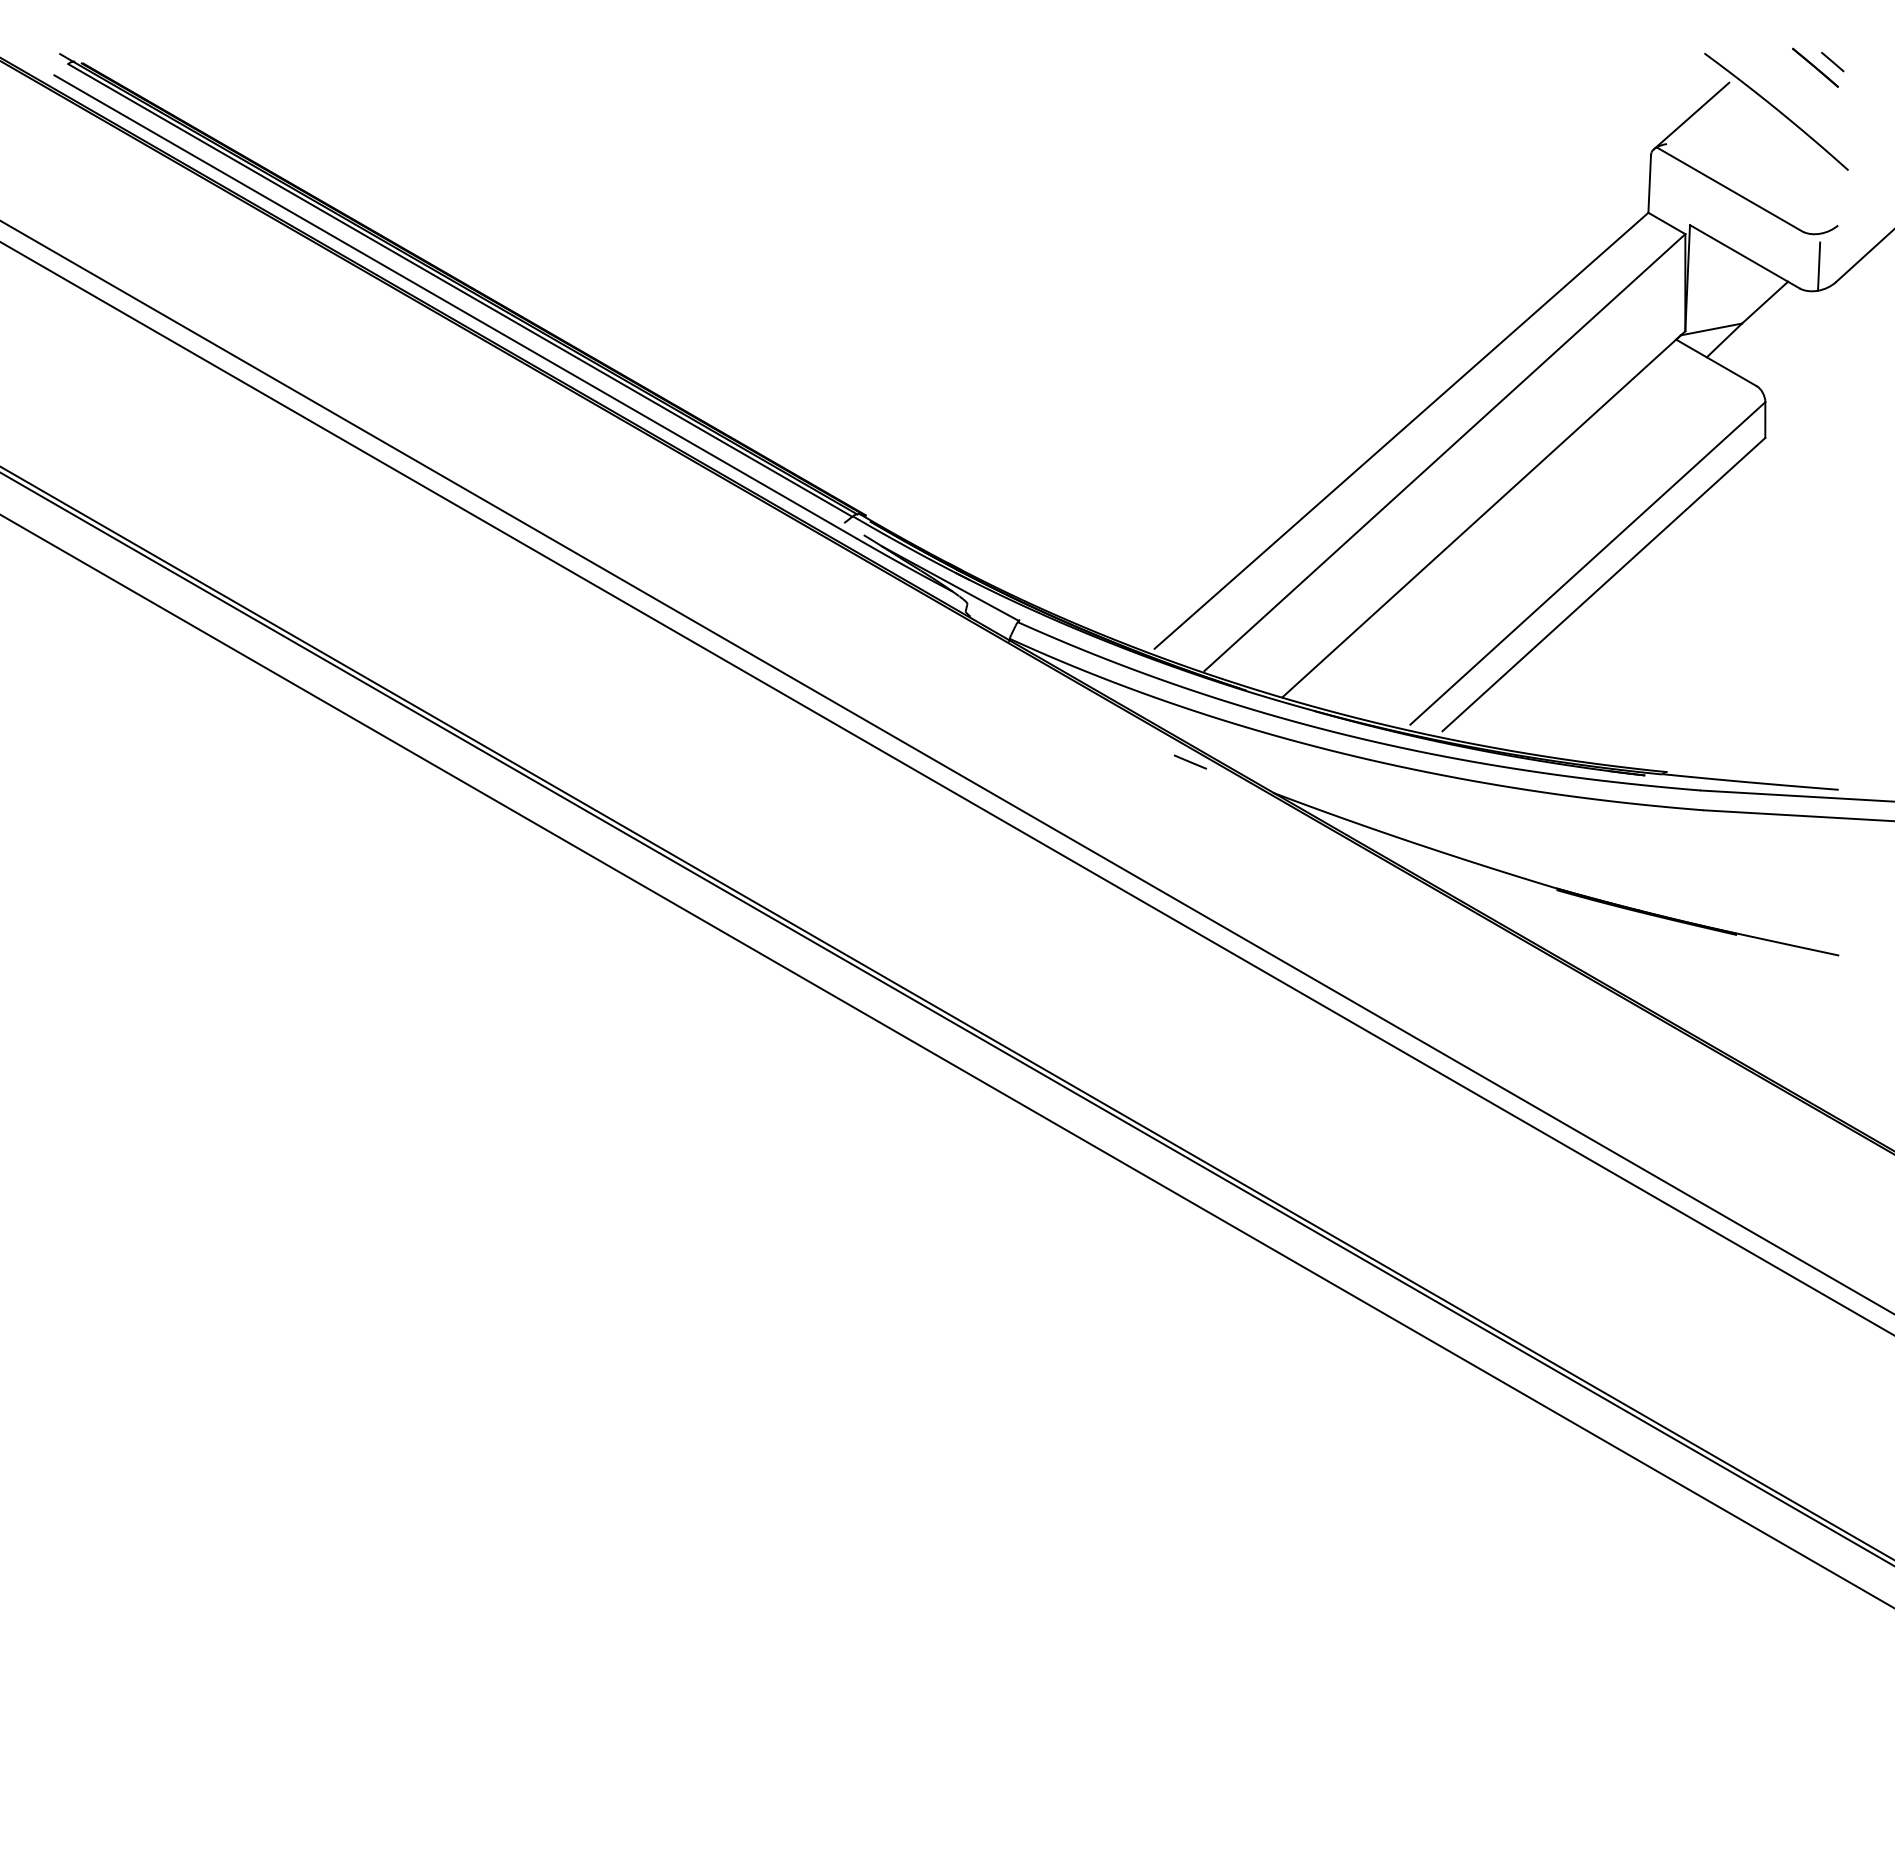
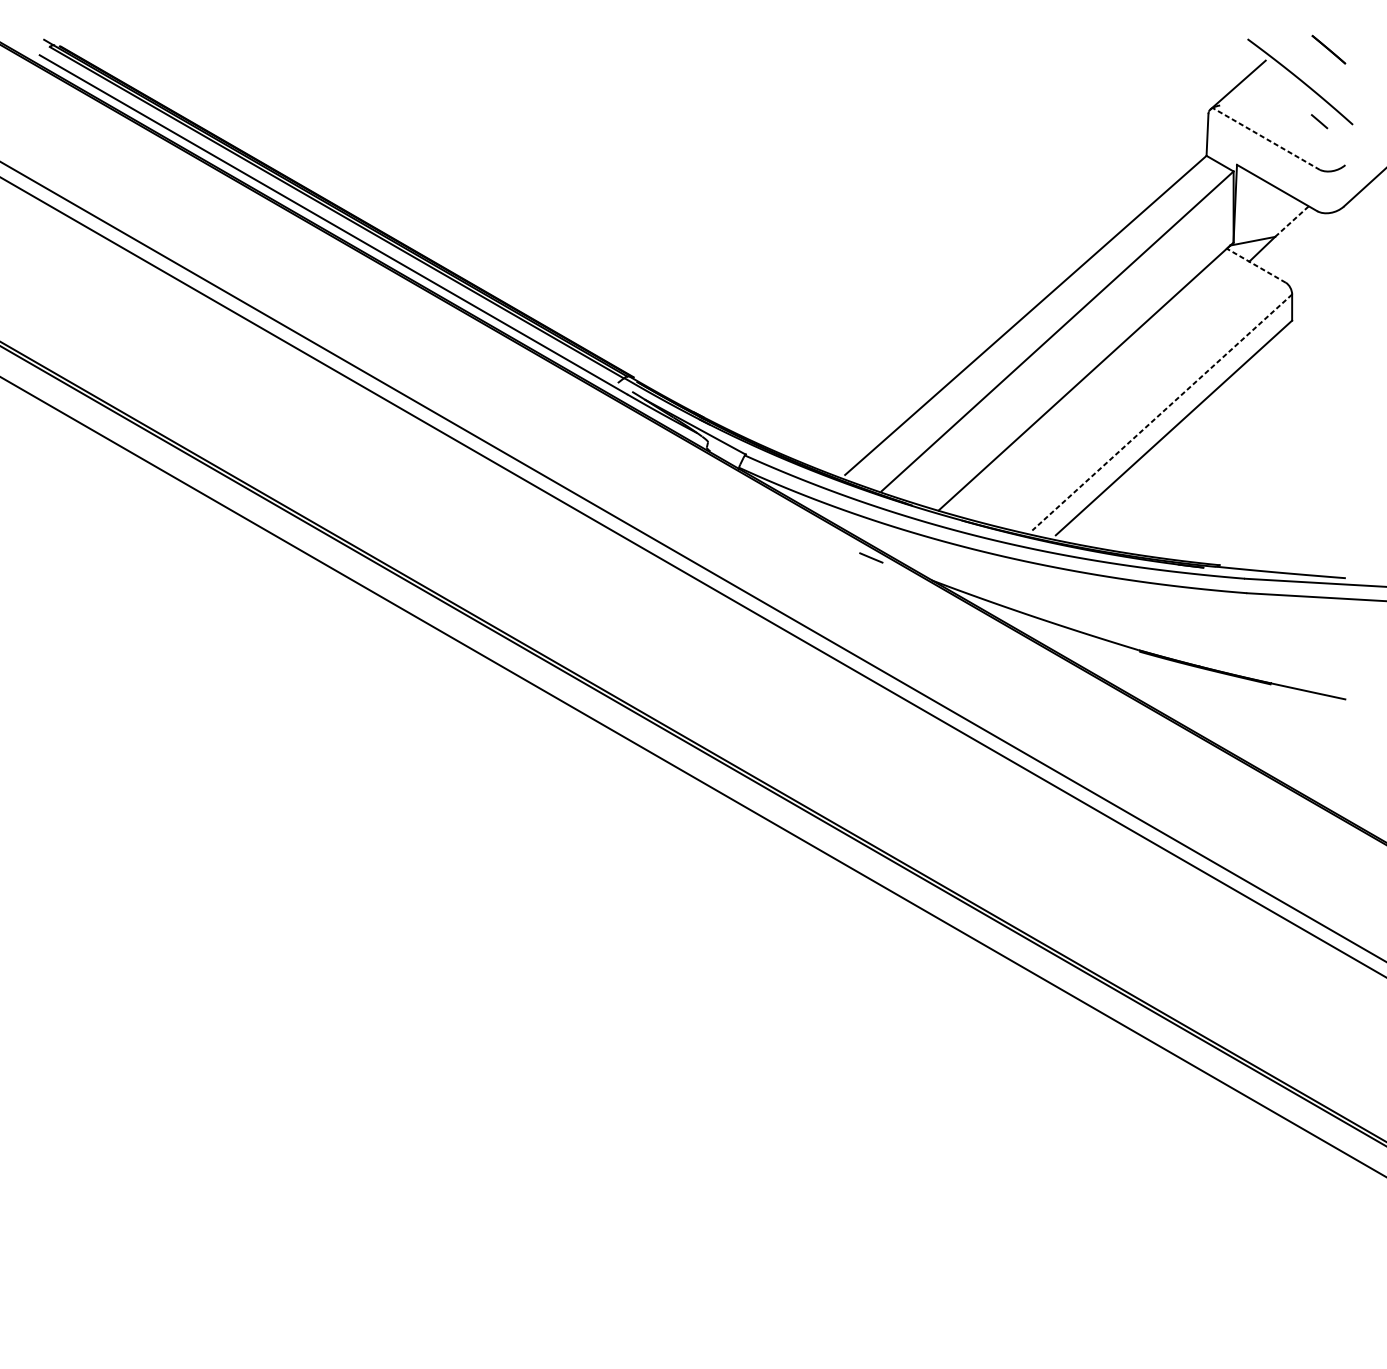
line: (1832, 62) -> (1319, 121), moved
line: (1730, 189) -> (1266, 138), solid -> dashed
line: (1819, 266) -> (1331, 195), removed
line: (1765, 302) -> (1292, 221), solid -> dashed
line: (1716, 362) -> (1256, 265), solid -> dashed
line: (1587, 563) -> (1161, 412), solid -> dashed

